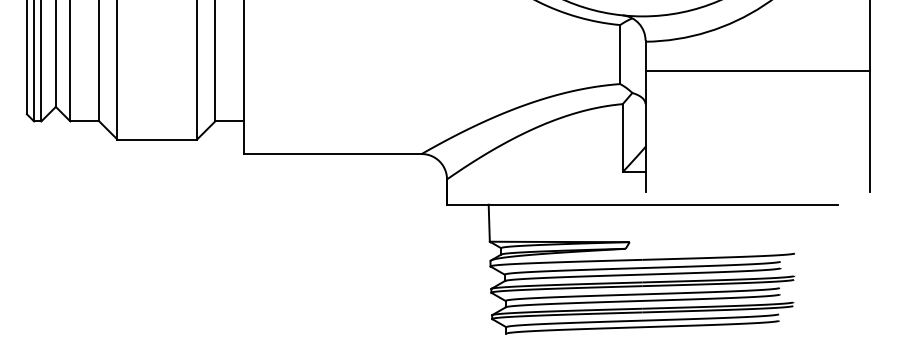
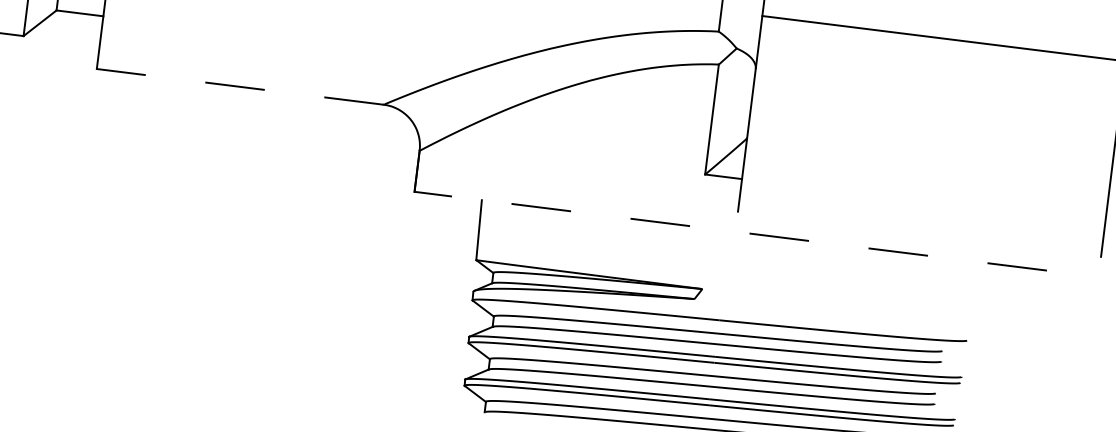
line: (332, 154) -> (239, 87), solid -> dashed
line: (642, 204) -> (730, 230), solid -> dashed

